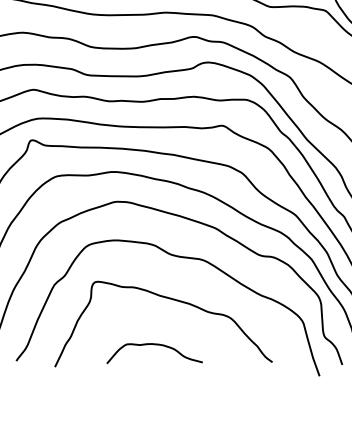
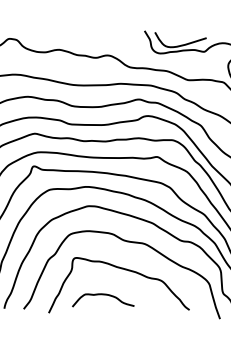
curve: (154, 345) -> (103, 295), moved

